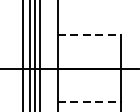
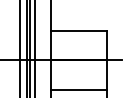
line: (89, 34) -> (78, 30), dashed -> solid
line: (89, 102) -> (78, 89), dashed -> solid

